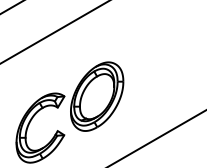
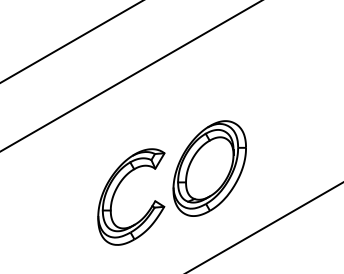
part: (96, 96) -> (209, 168), moved

